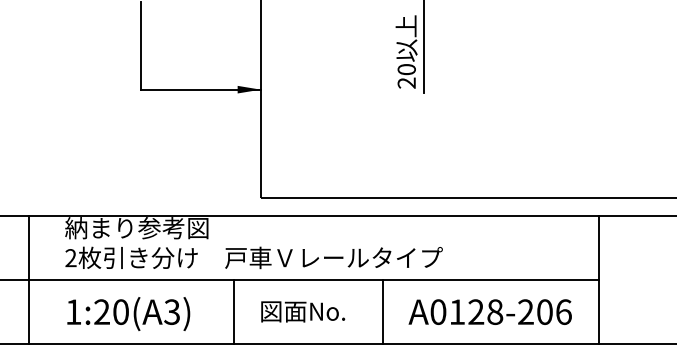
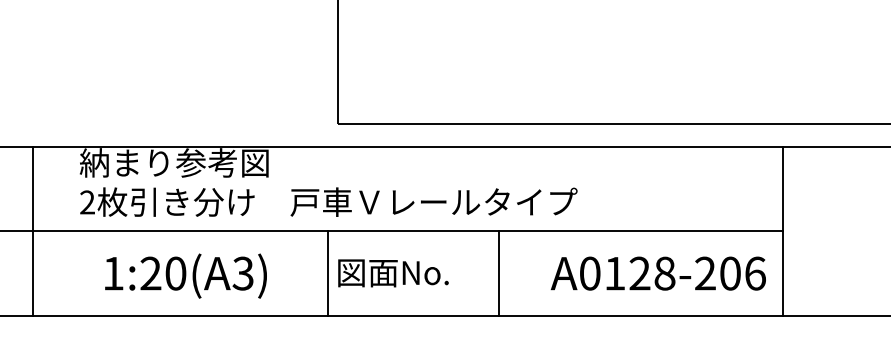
text: (489, 311) -> (657, 272), moved
line: (234, 312) -> (328, 274), moved
text: (128, 313) -> (185, 275), moved

